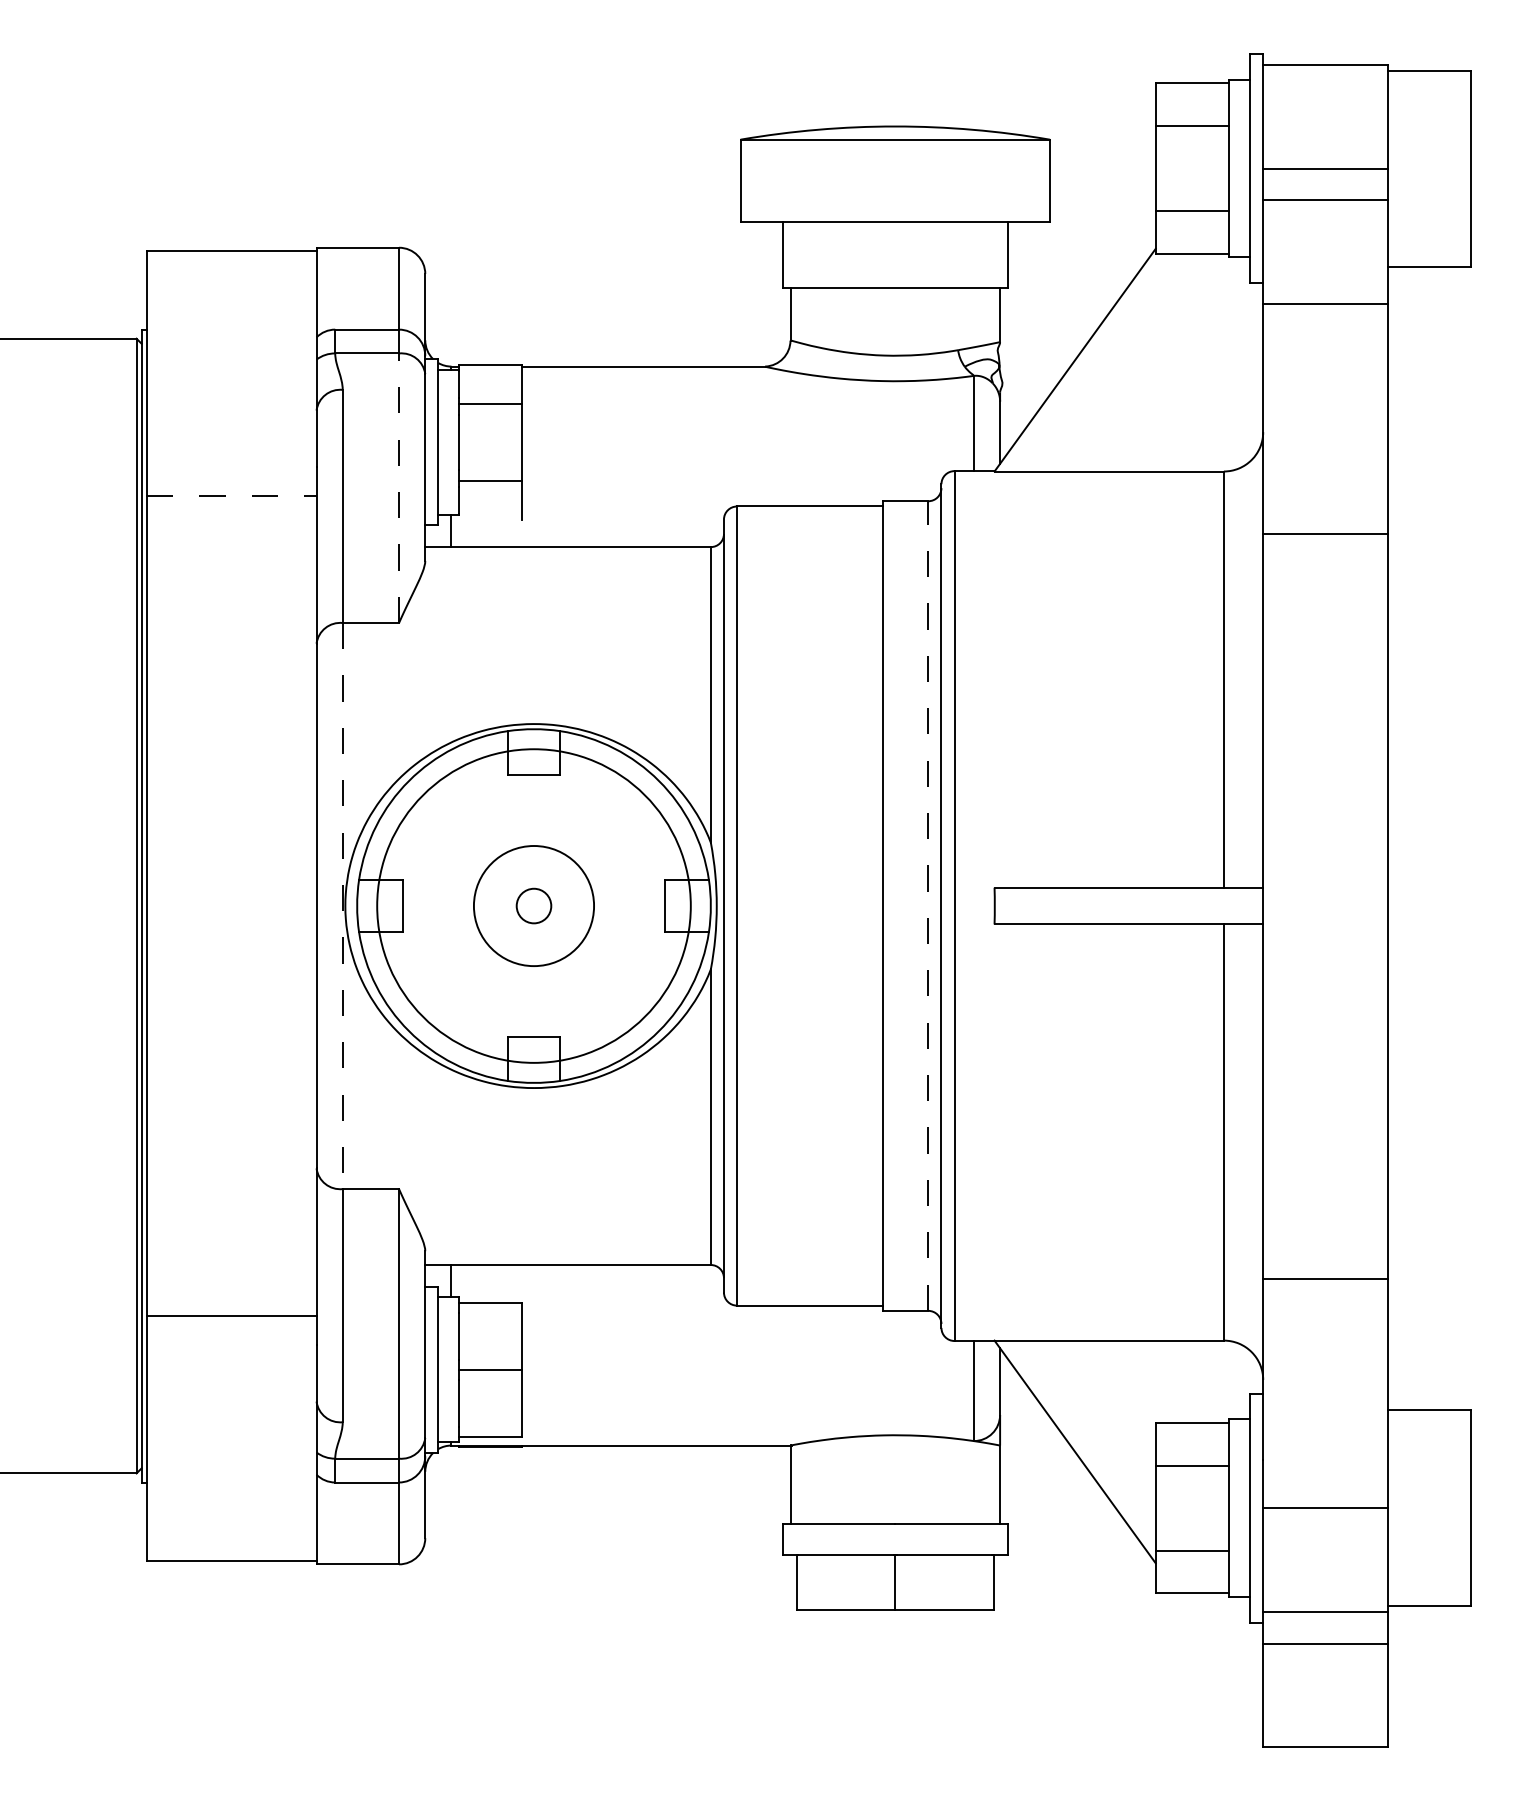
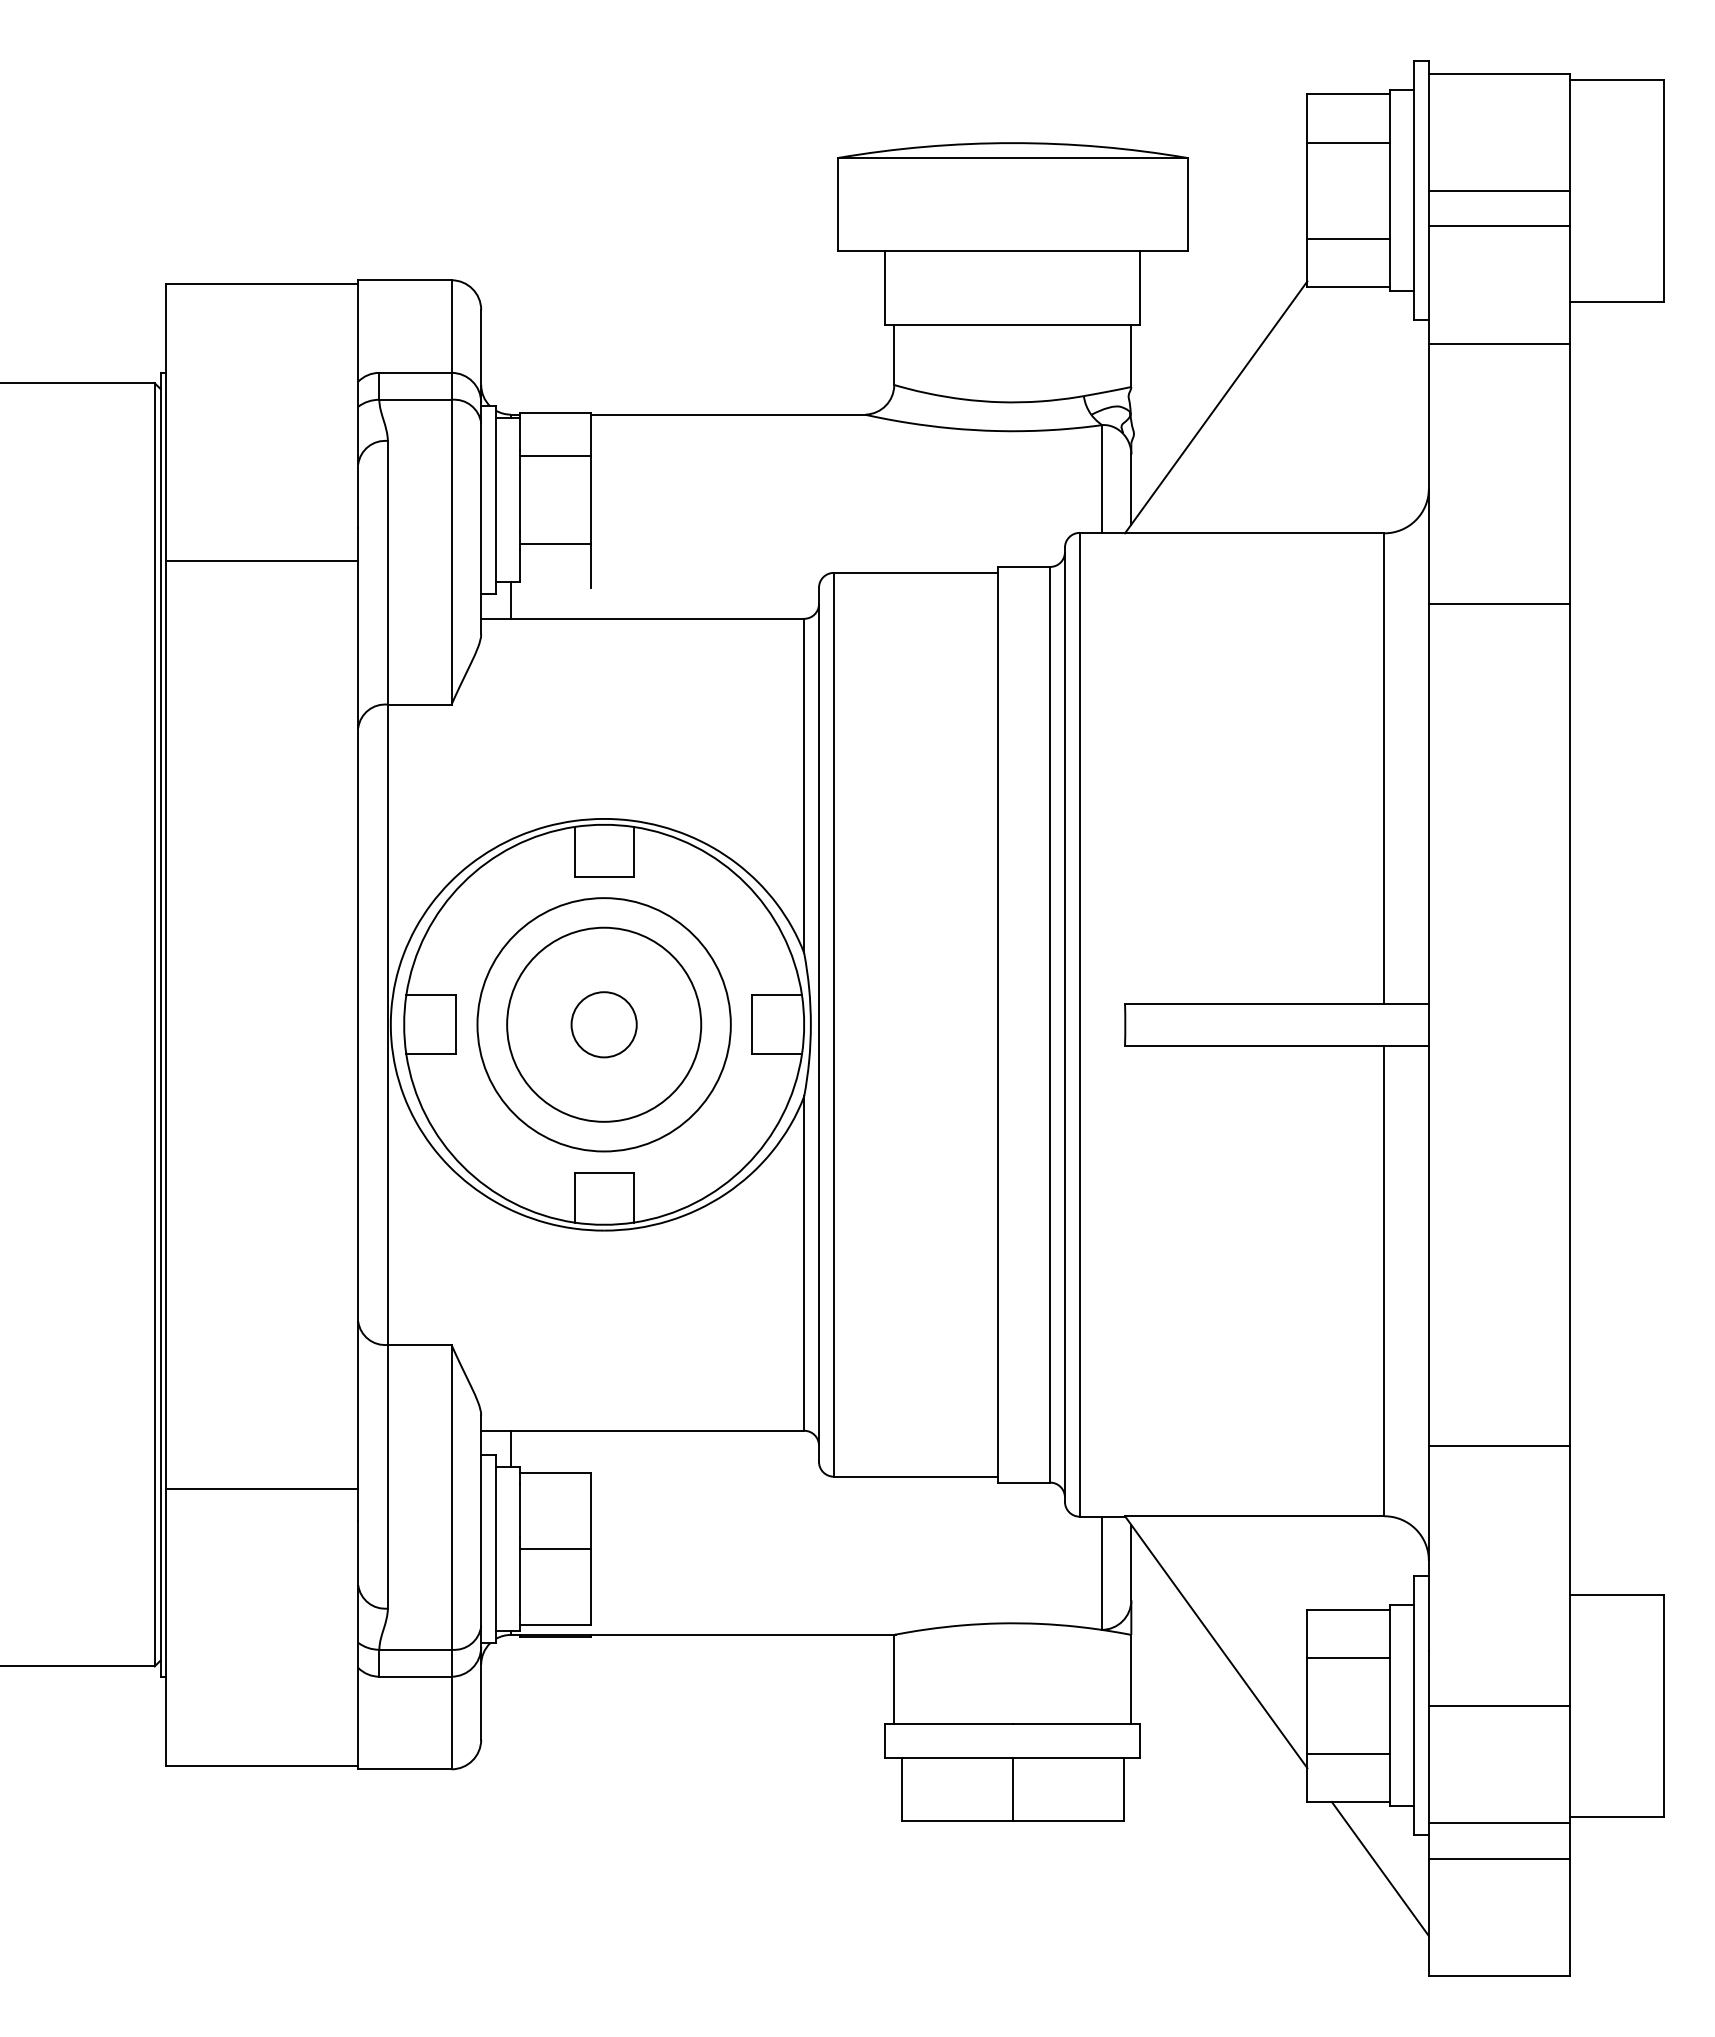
line: (399, 487) -> (451, 551), dashed -> solid
line: (231, 495) -> (262, 560), dashed -> solid
circle: (533, 905) -> (603, 1024), size x0.71
circle: (533, 905) -> (603, 1024), size x1.67
circle: (534, 905) -> (604, 1024), size x1.43
line: (928, 905) -> (1050, 1024), dashed -> solid
line: (342, 906) -> (387, 1025), dashed -> solid
line: (1219, 1652) -> (1379, 1869), added

